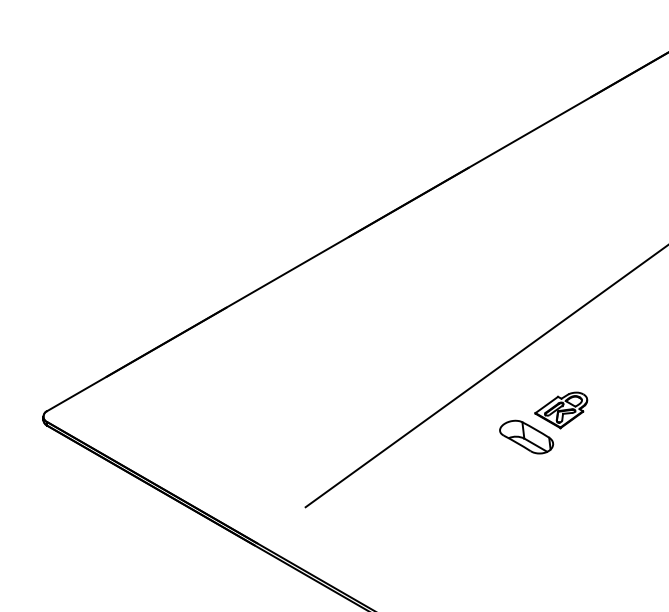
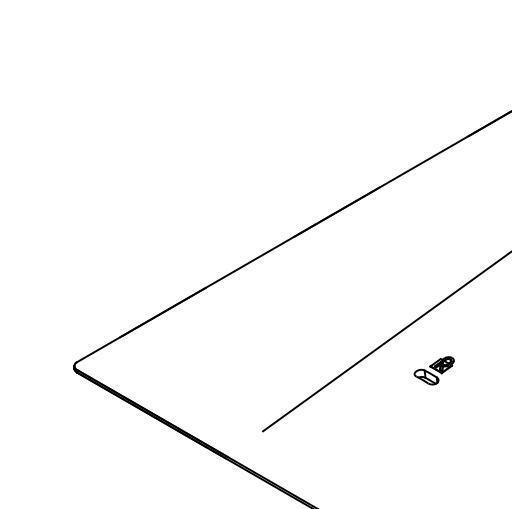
part: (542, 422) -> (433, 370), size x0.62

